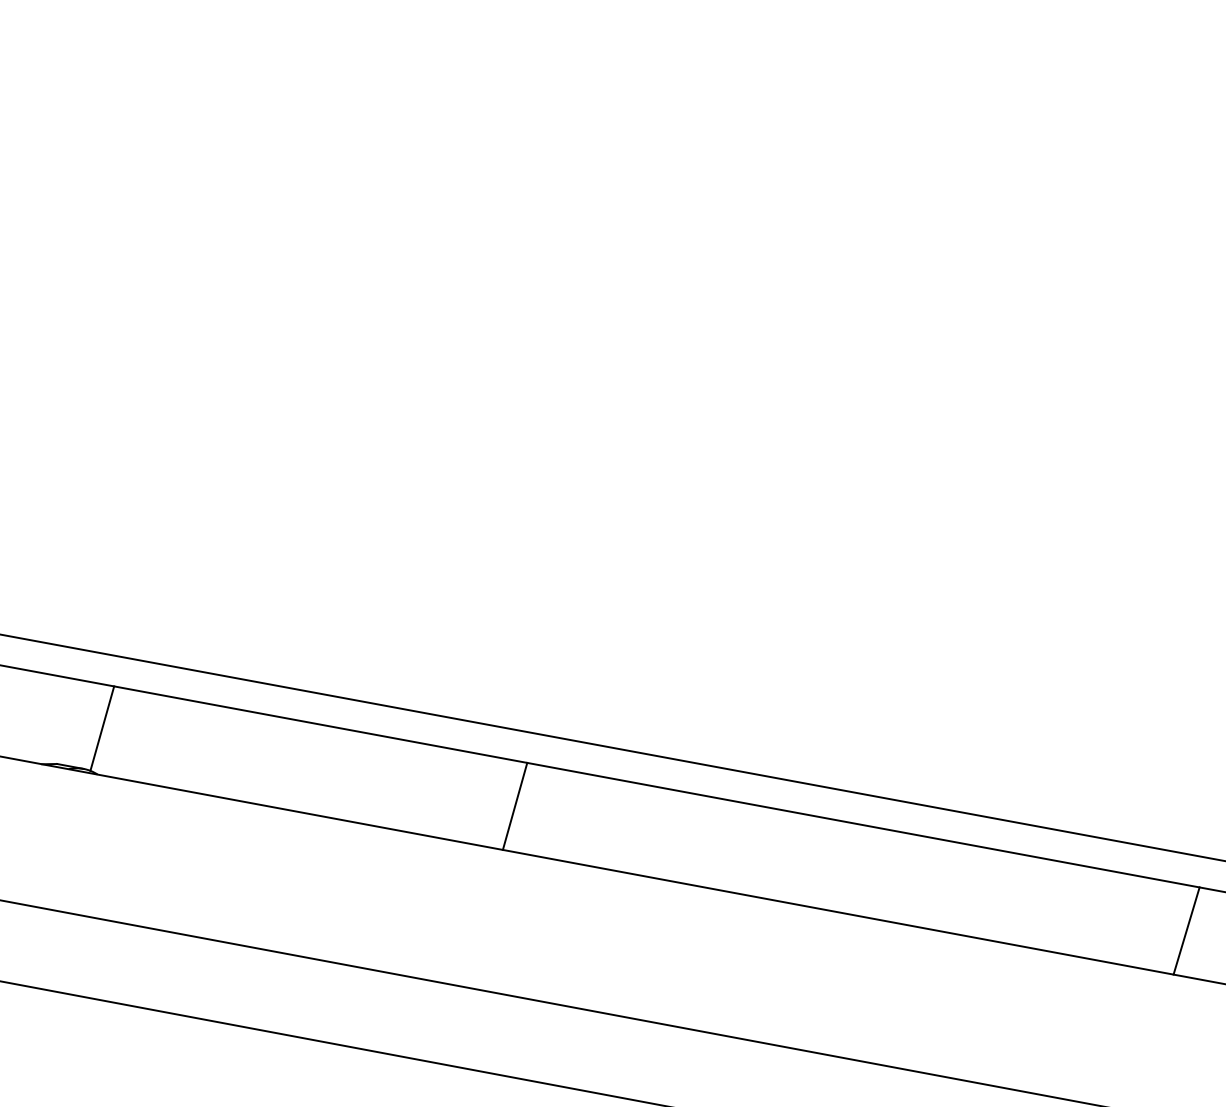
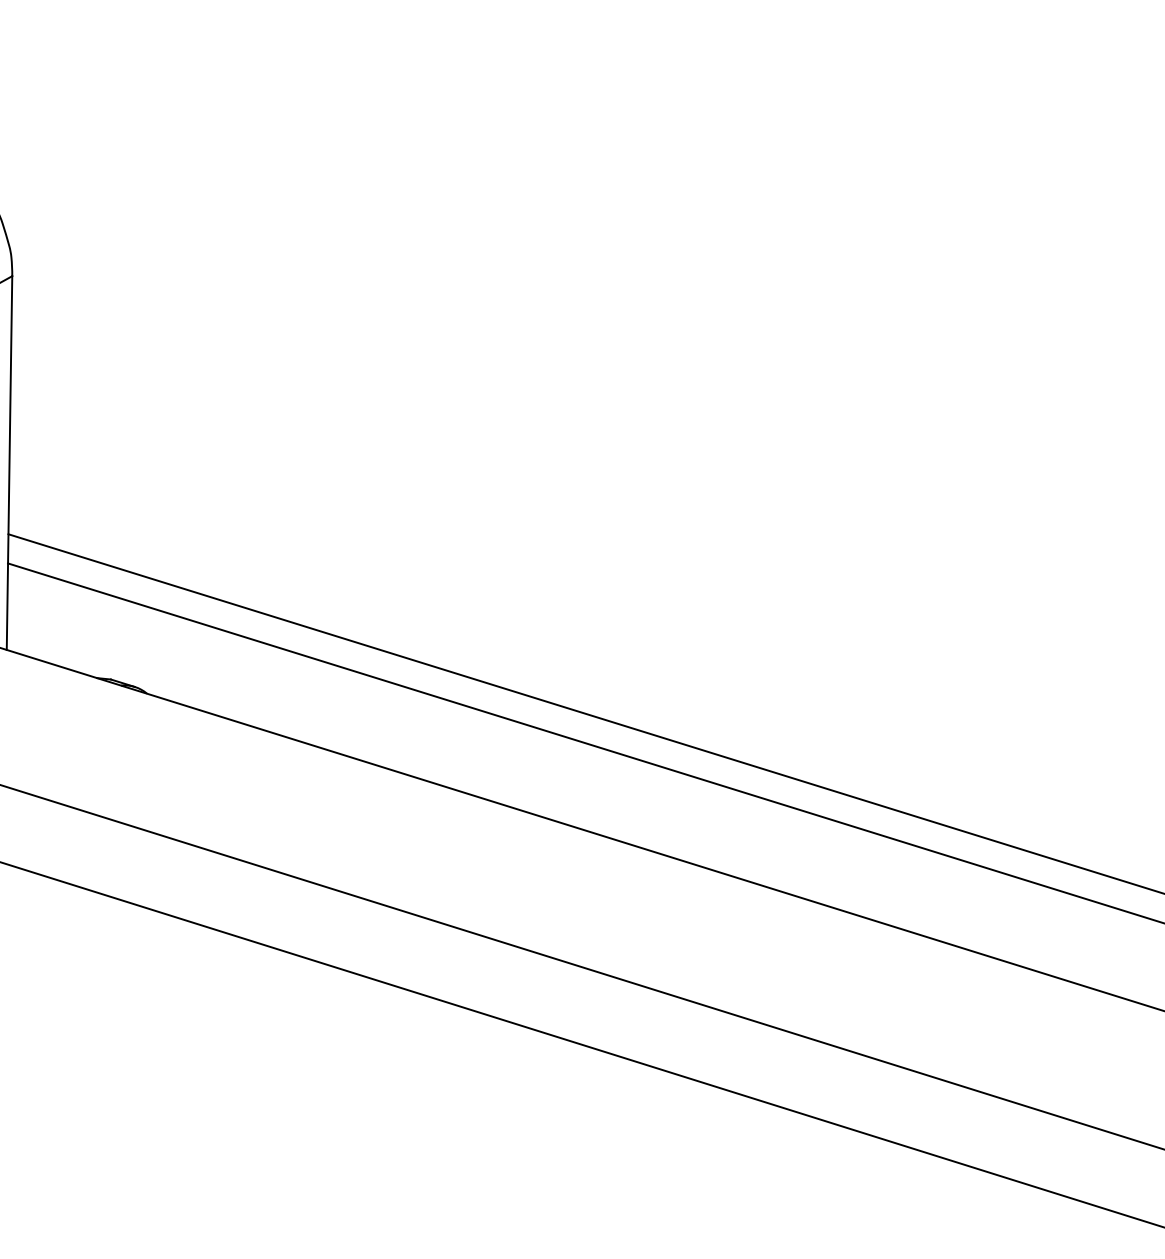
line: (101, 728) -> (155, 651), removed
line: (515, 806) -> (527, 768), removed
line: (1186, 930) -> (1130, 956), removed

